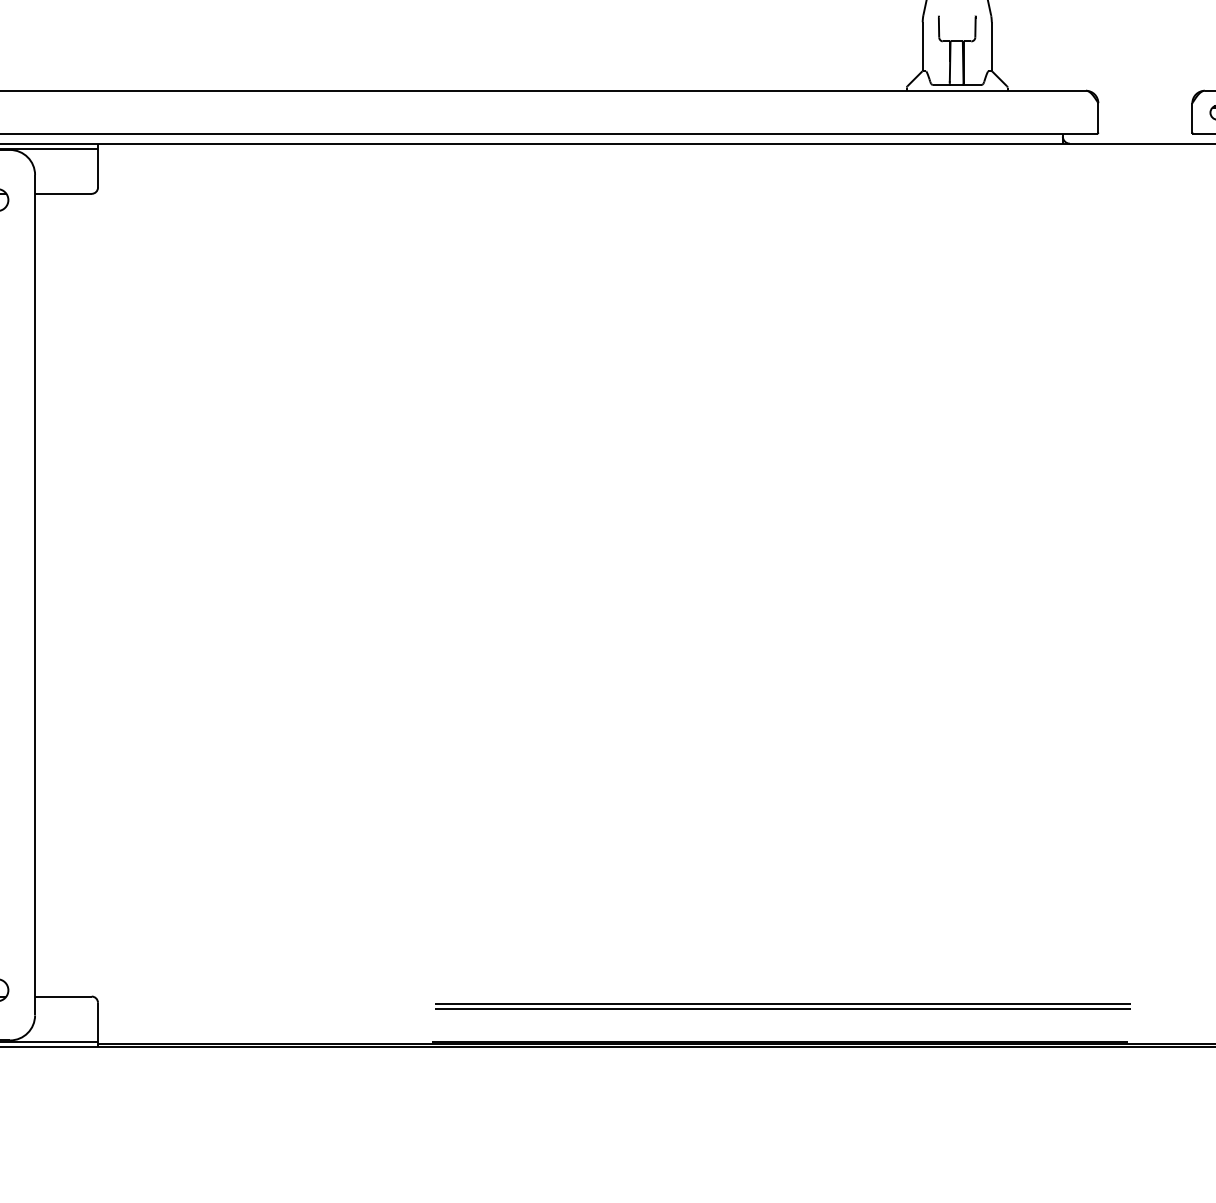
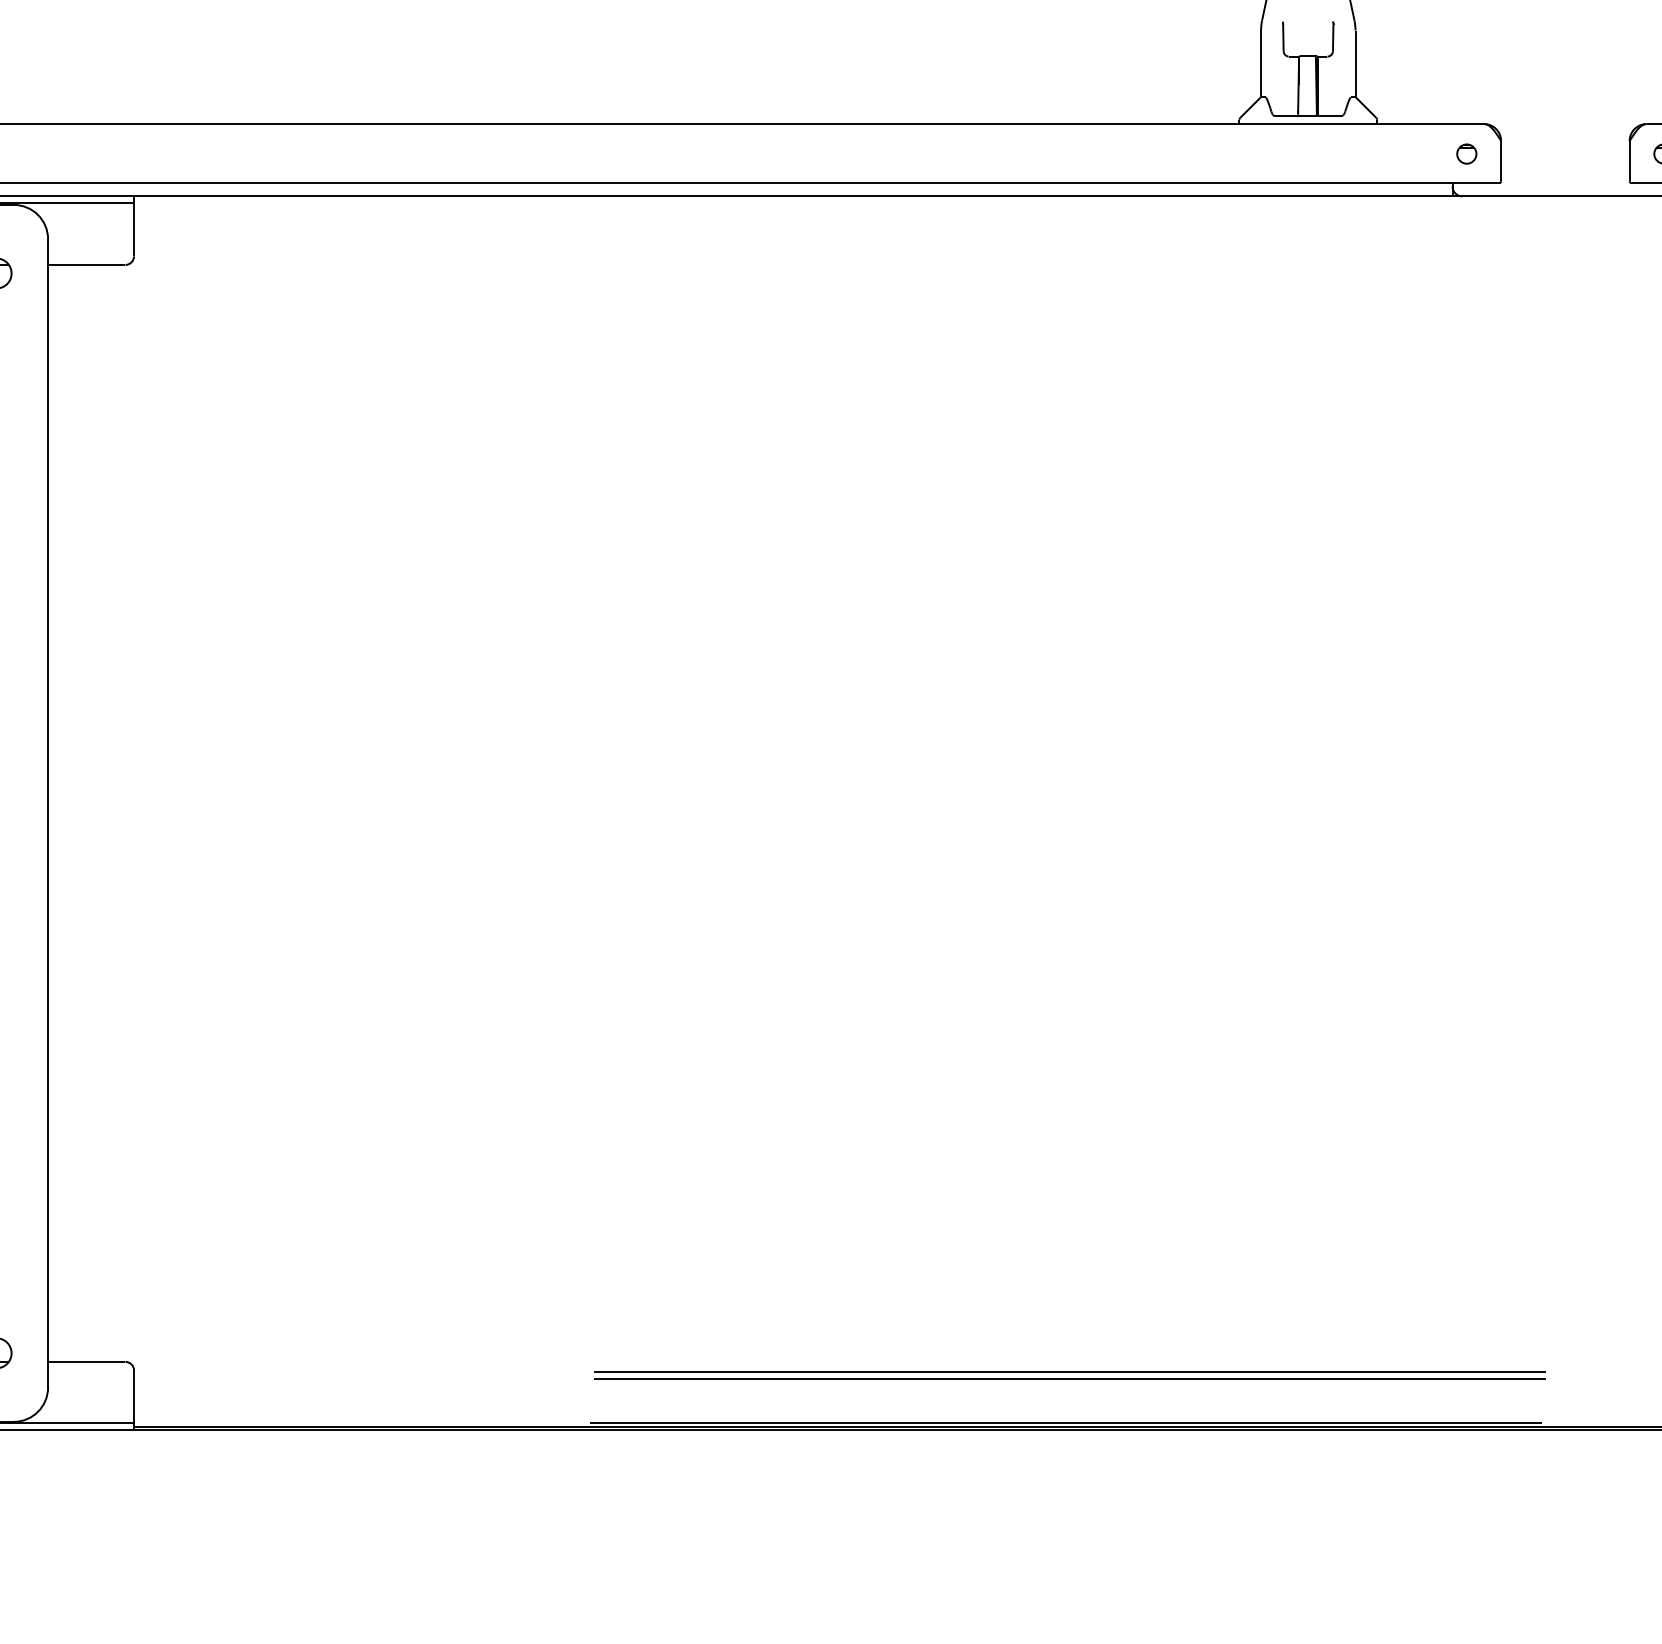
part: (1073, 112) -> (1467, 153), added

